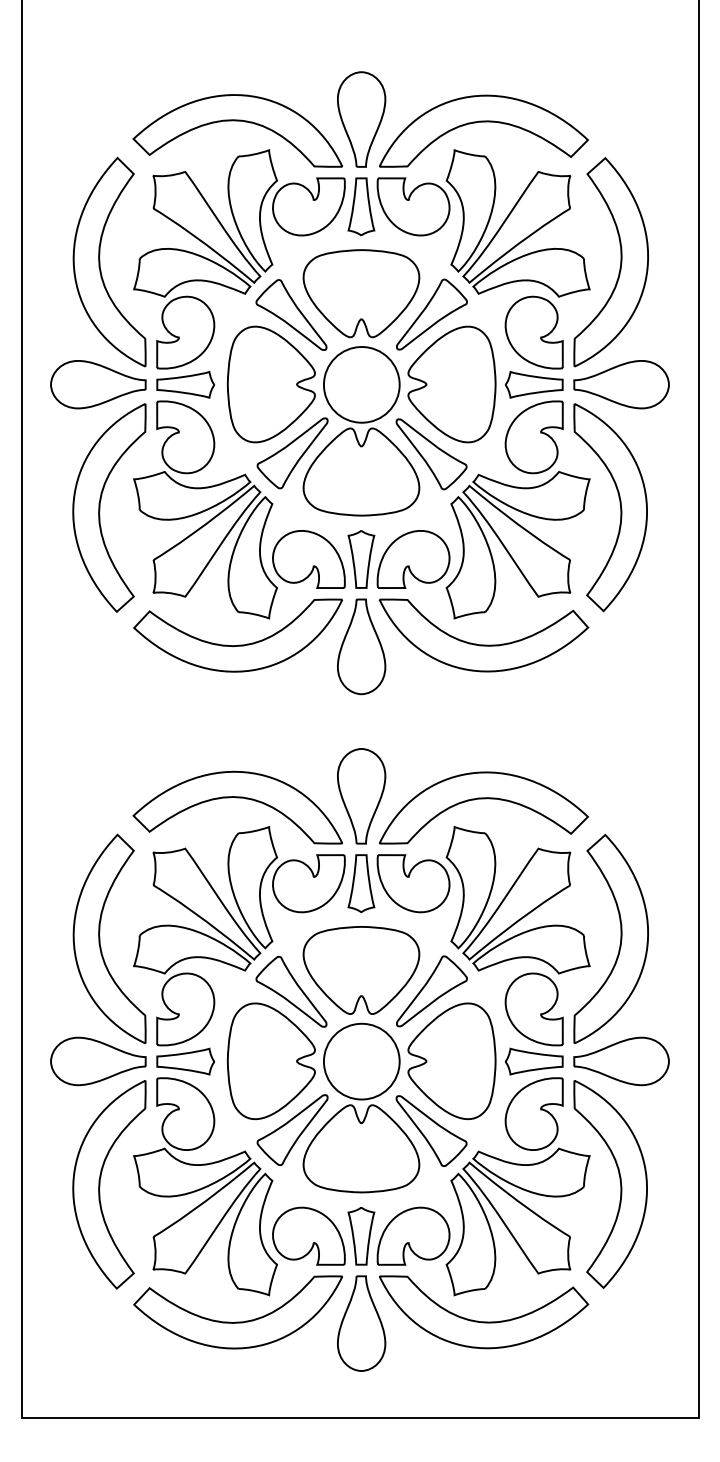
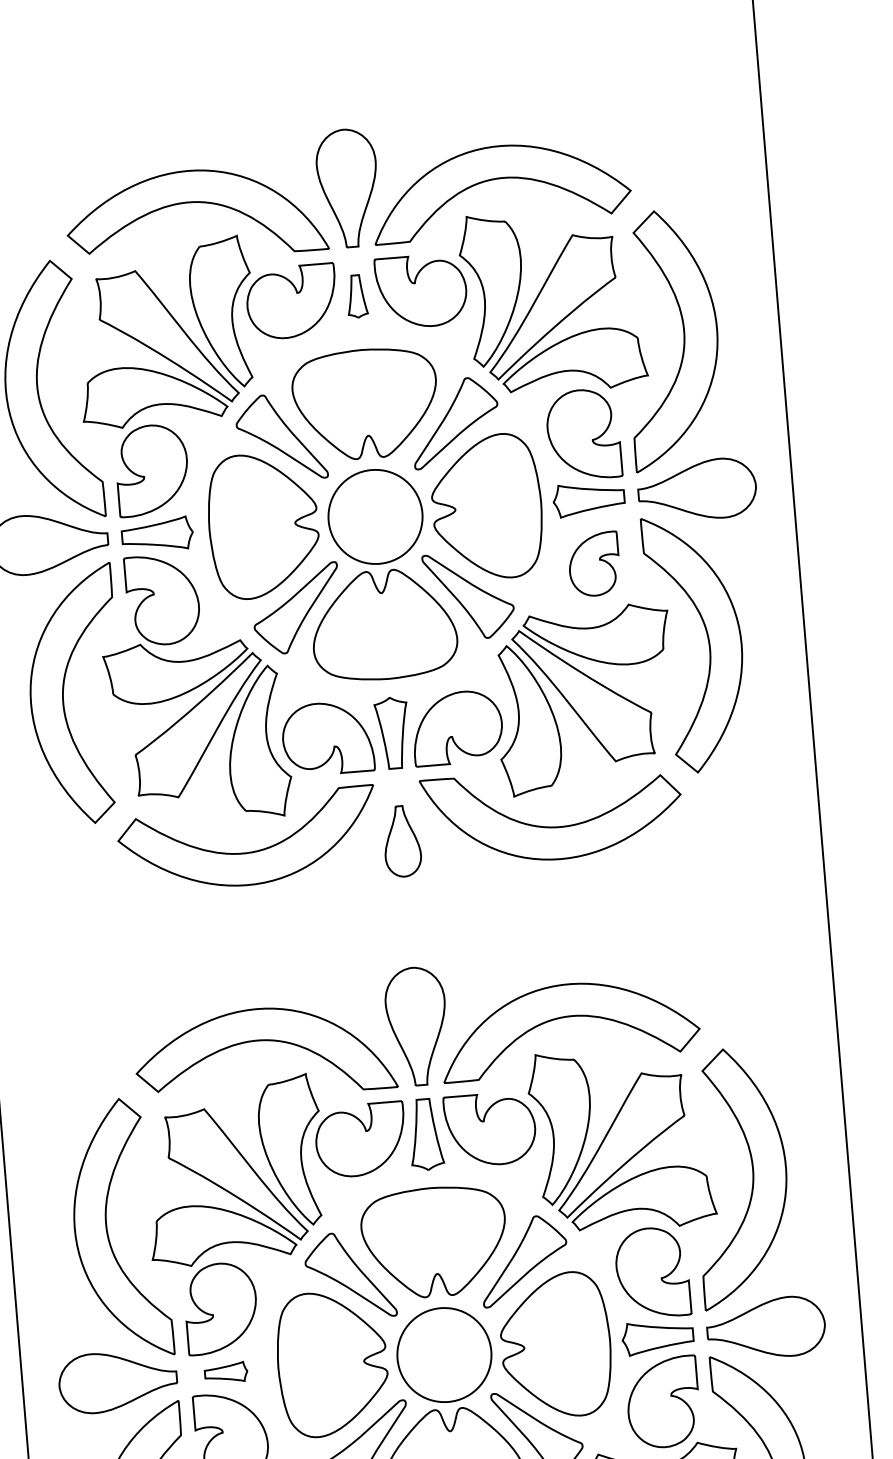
part: (361, 206) -> (356, 296), size x0.6
part: (533, 437) -> (593, 564), size x0.7
part: (361, 646) -> (401, 840), size x0.6
part: (185, 1061) -> (226, 1372), size x0.6

